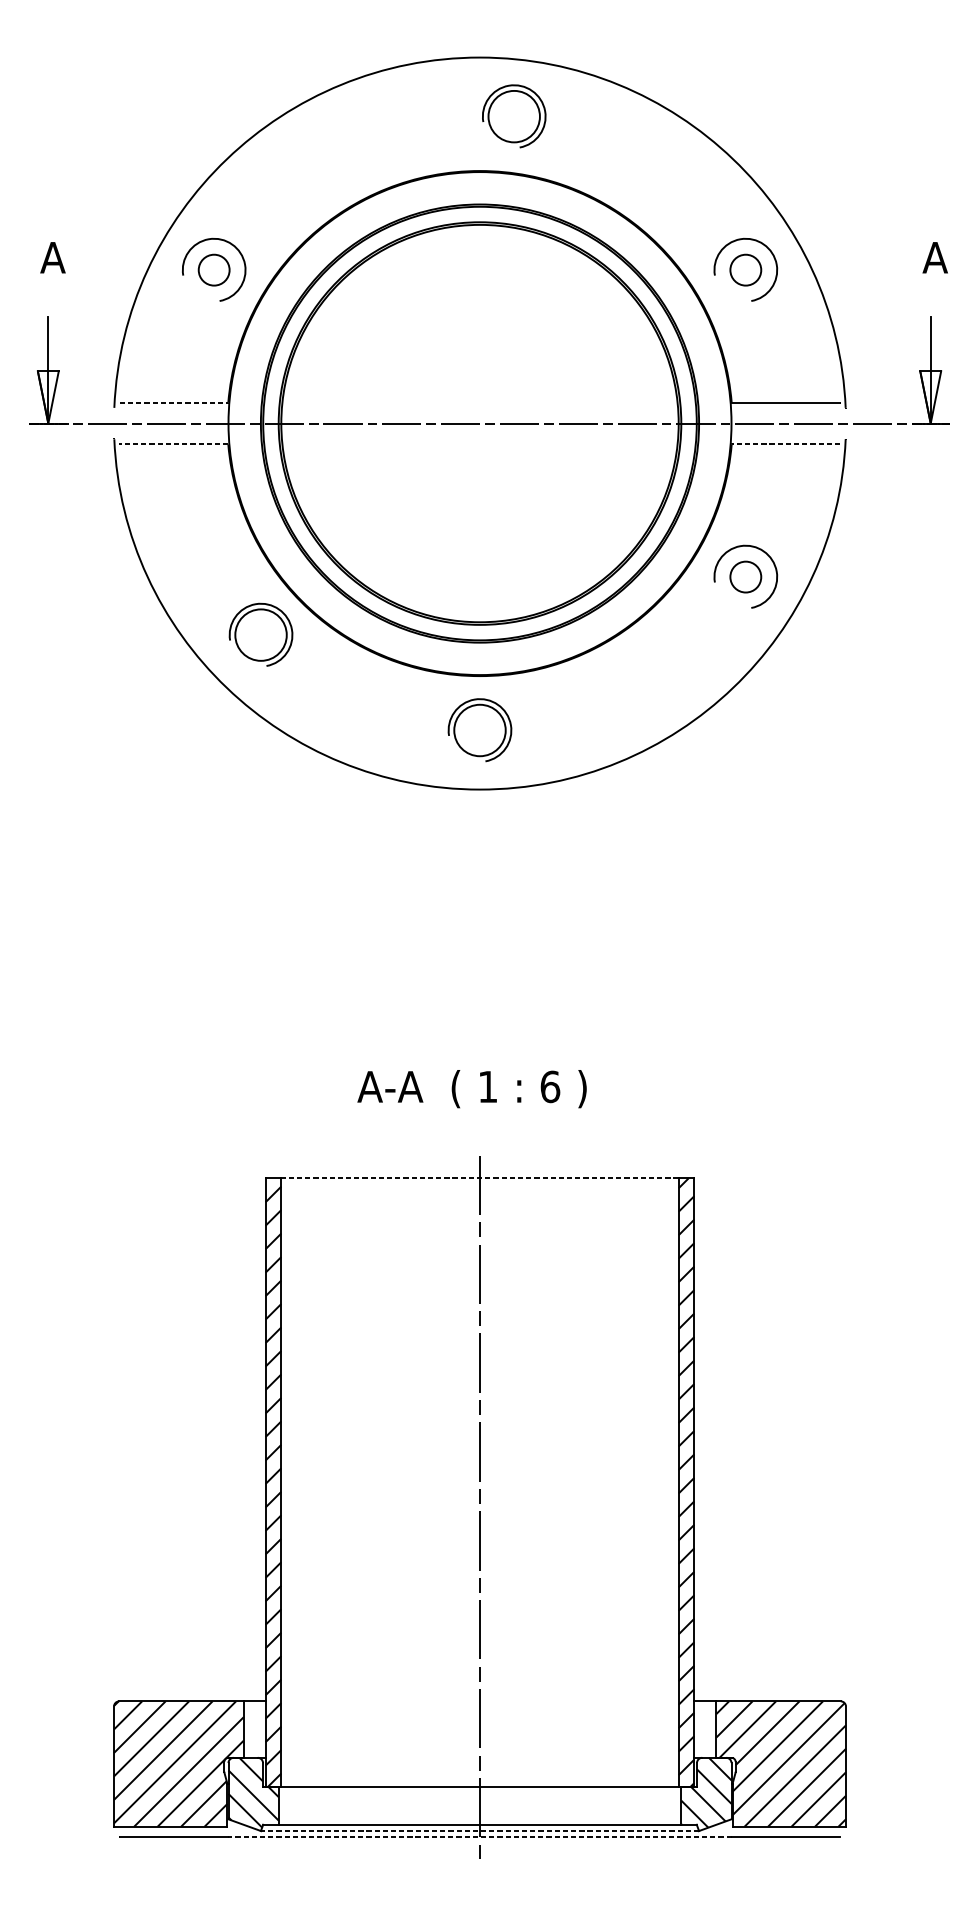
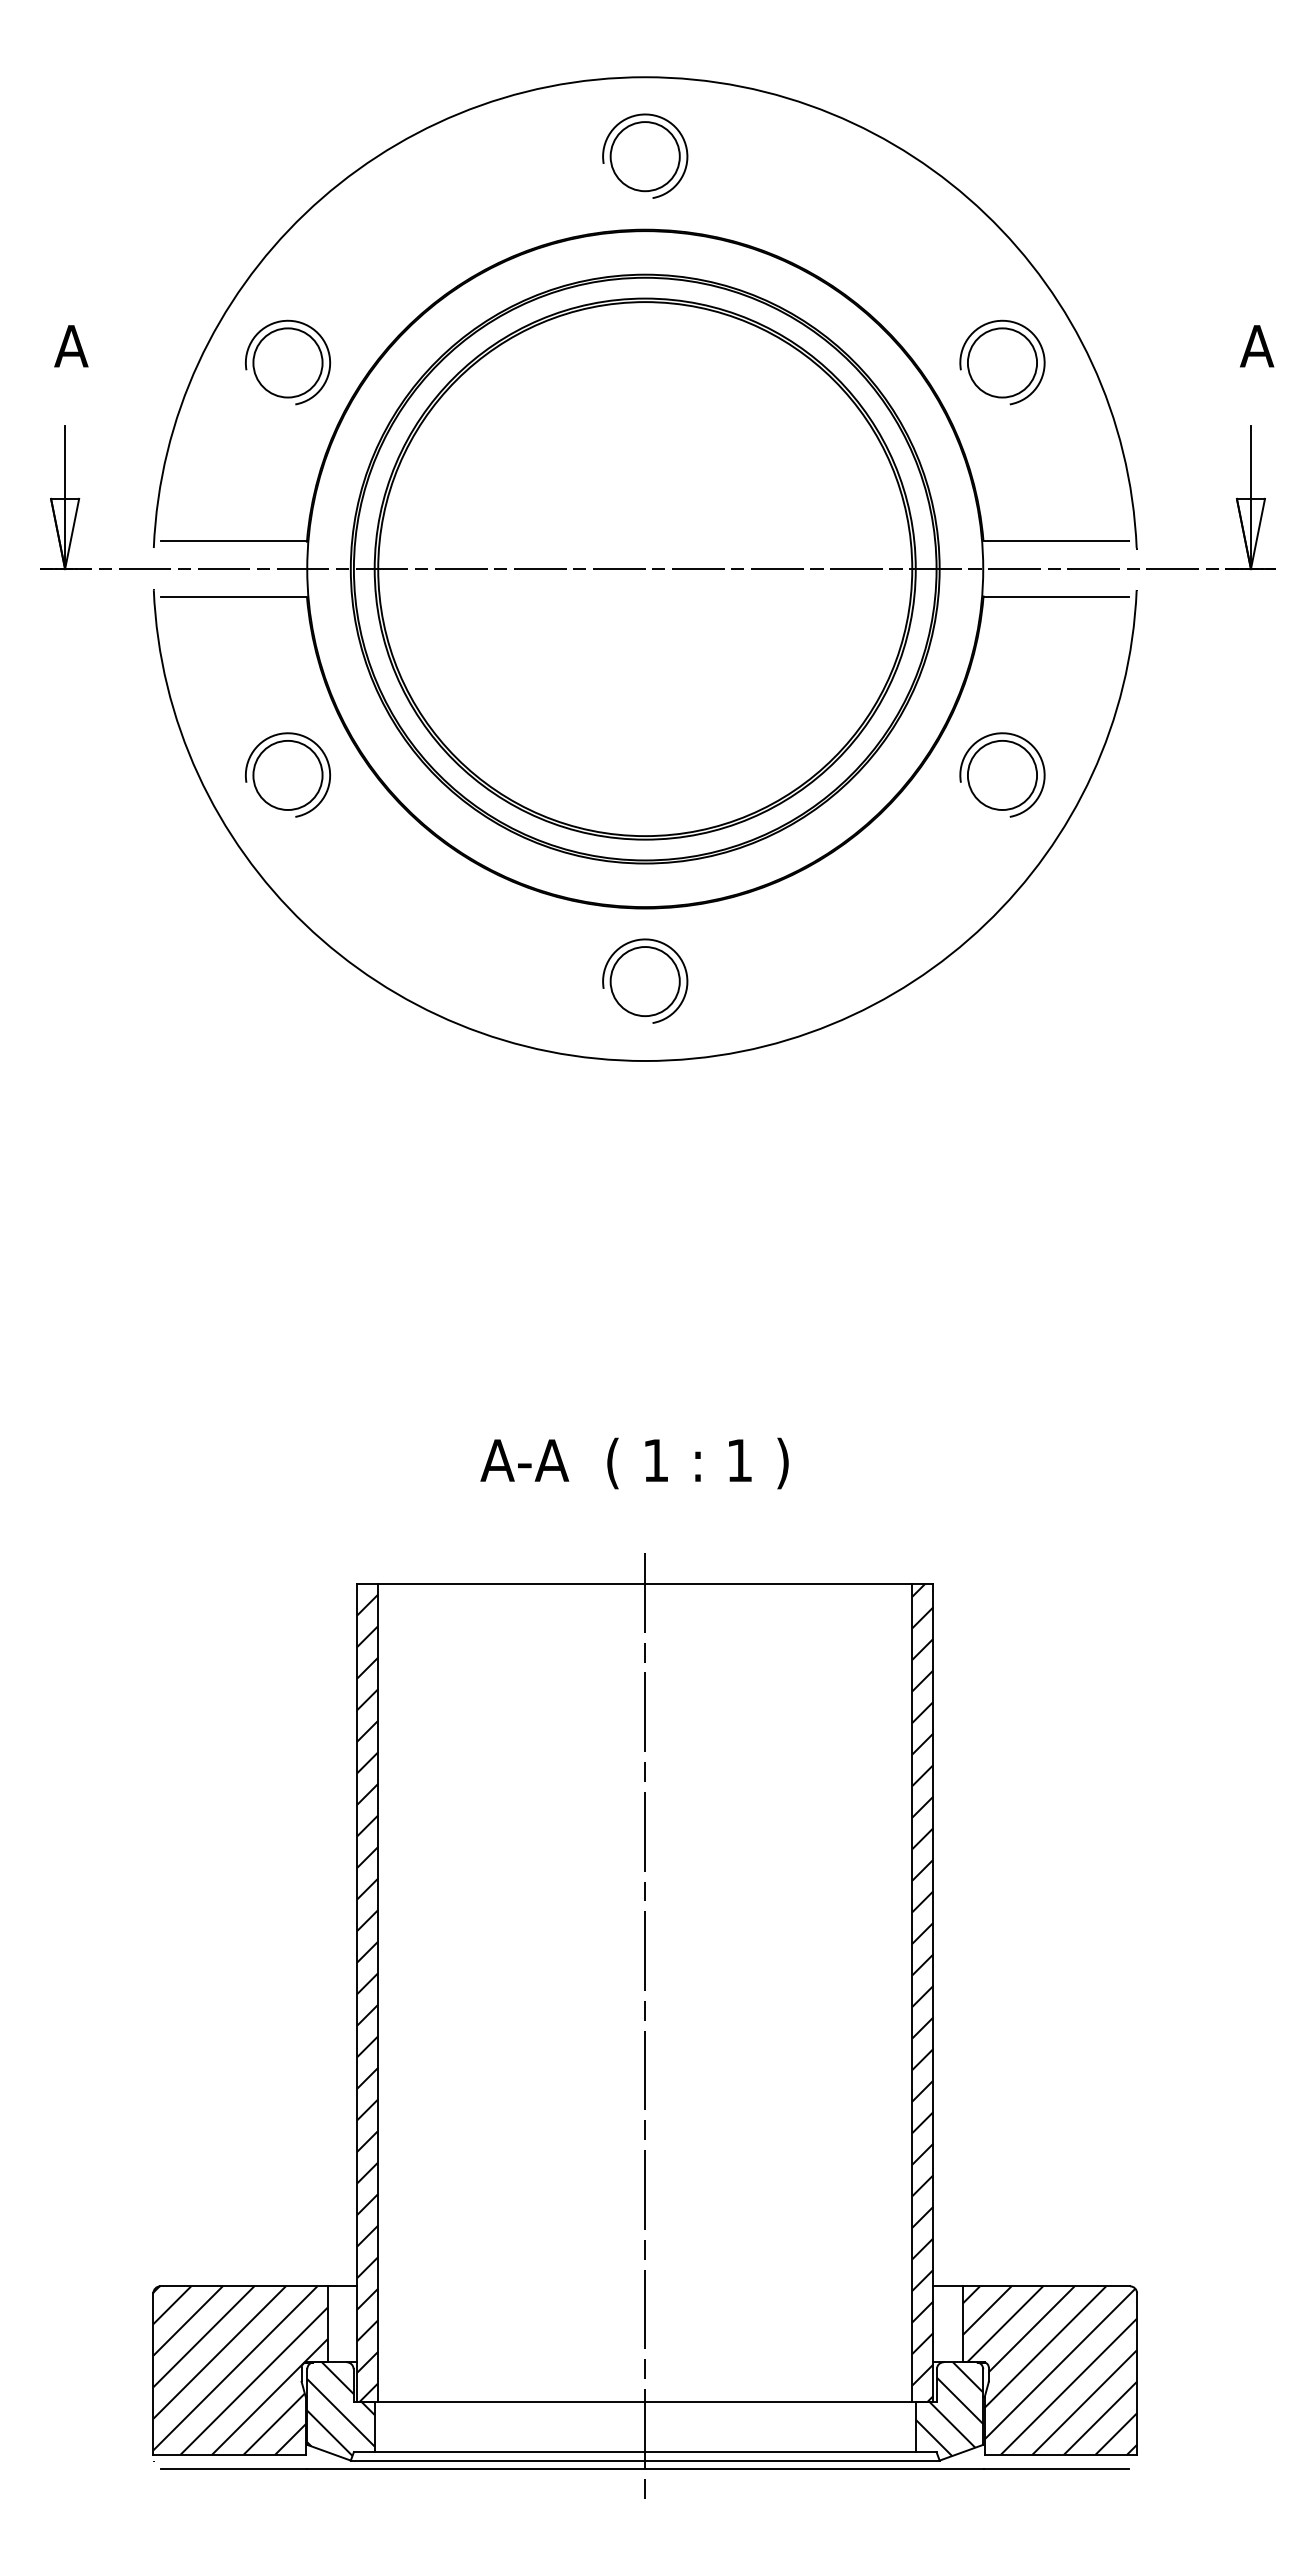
part: (514, 115) -> (645, 155), moved
circle: (213, 269) -> (287, 362), size x1.67
circle: (745, 269) -> (1002, 362), size x1.67
line: (174, 403) -> (234, 541), dashed -> solid
line: (174, 444) -> (234, 597), dashed -> solid
line: (786, 444) -> (1056, 597), dashed -> solid
circle: (745, 577) -> (1002, 775), size x1.67
part: (261, 634) -> (288, 774), moved
text: (550, 1086) -> (740, 1460), 6 -> 1
line: (479, 1178) -> (644, 1583), dashed -> solid
line: (479, 1830) -> (644, 2460), dashed -> solid
line: (479, 1837) -> (644, 2469), dashed -> solid

